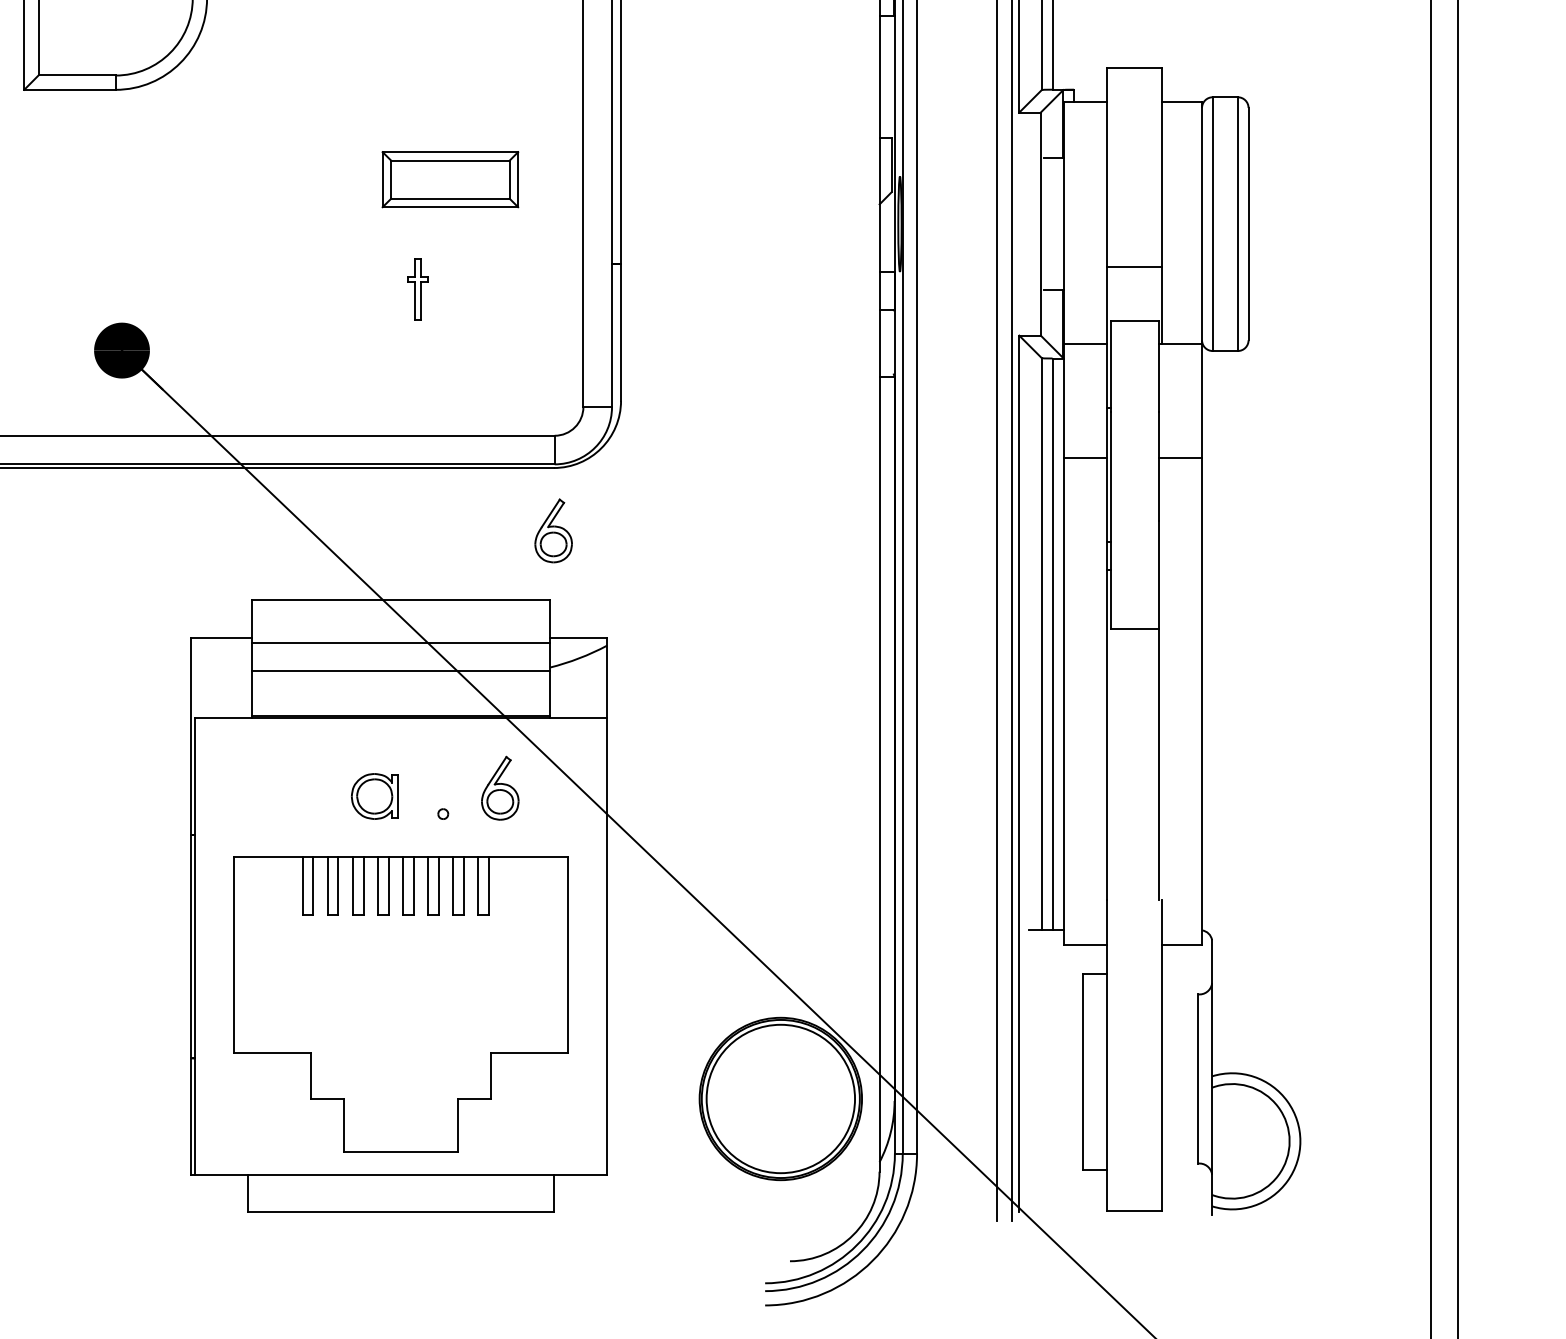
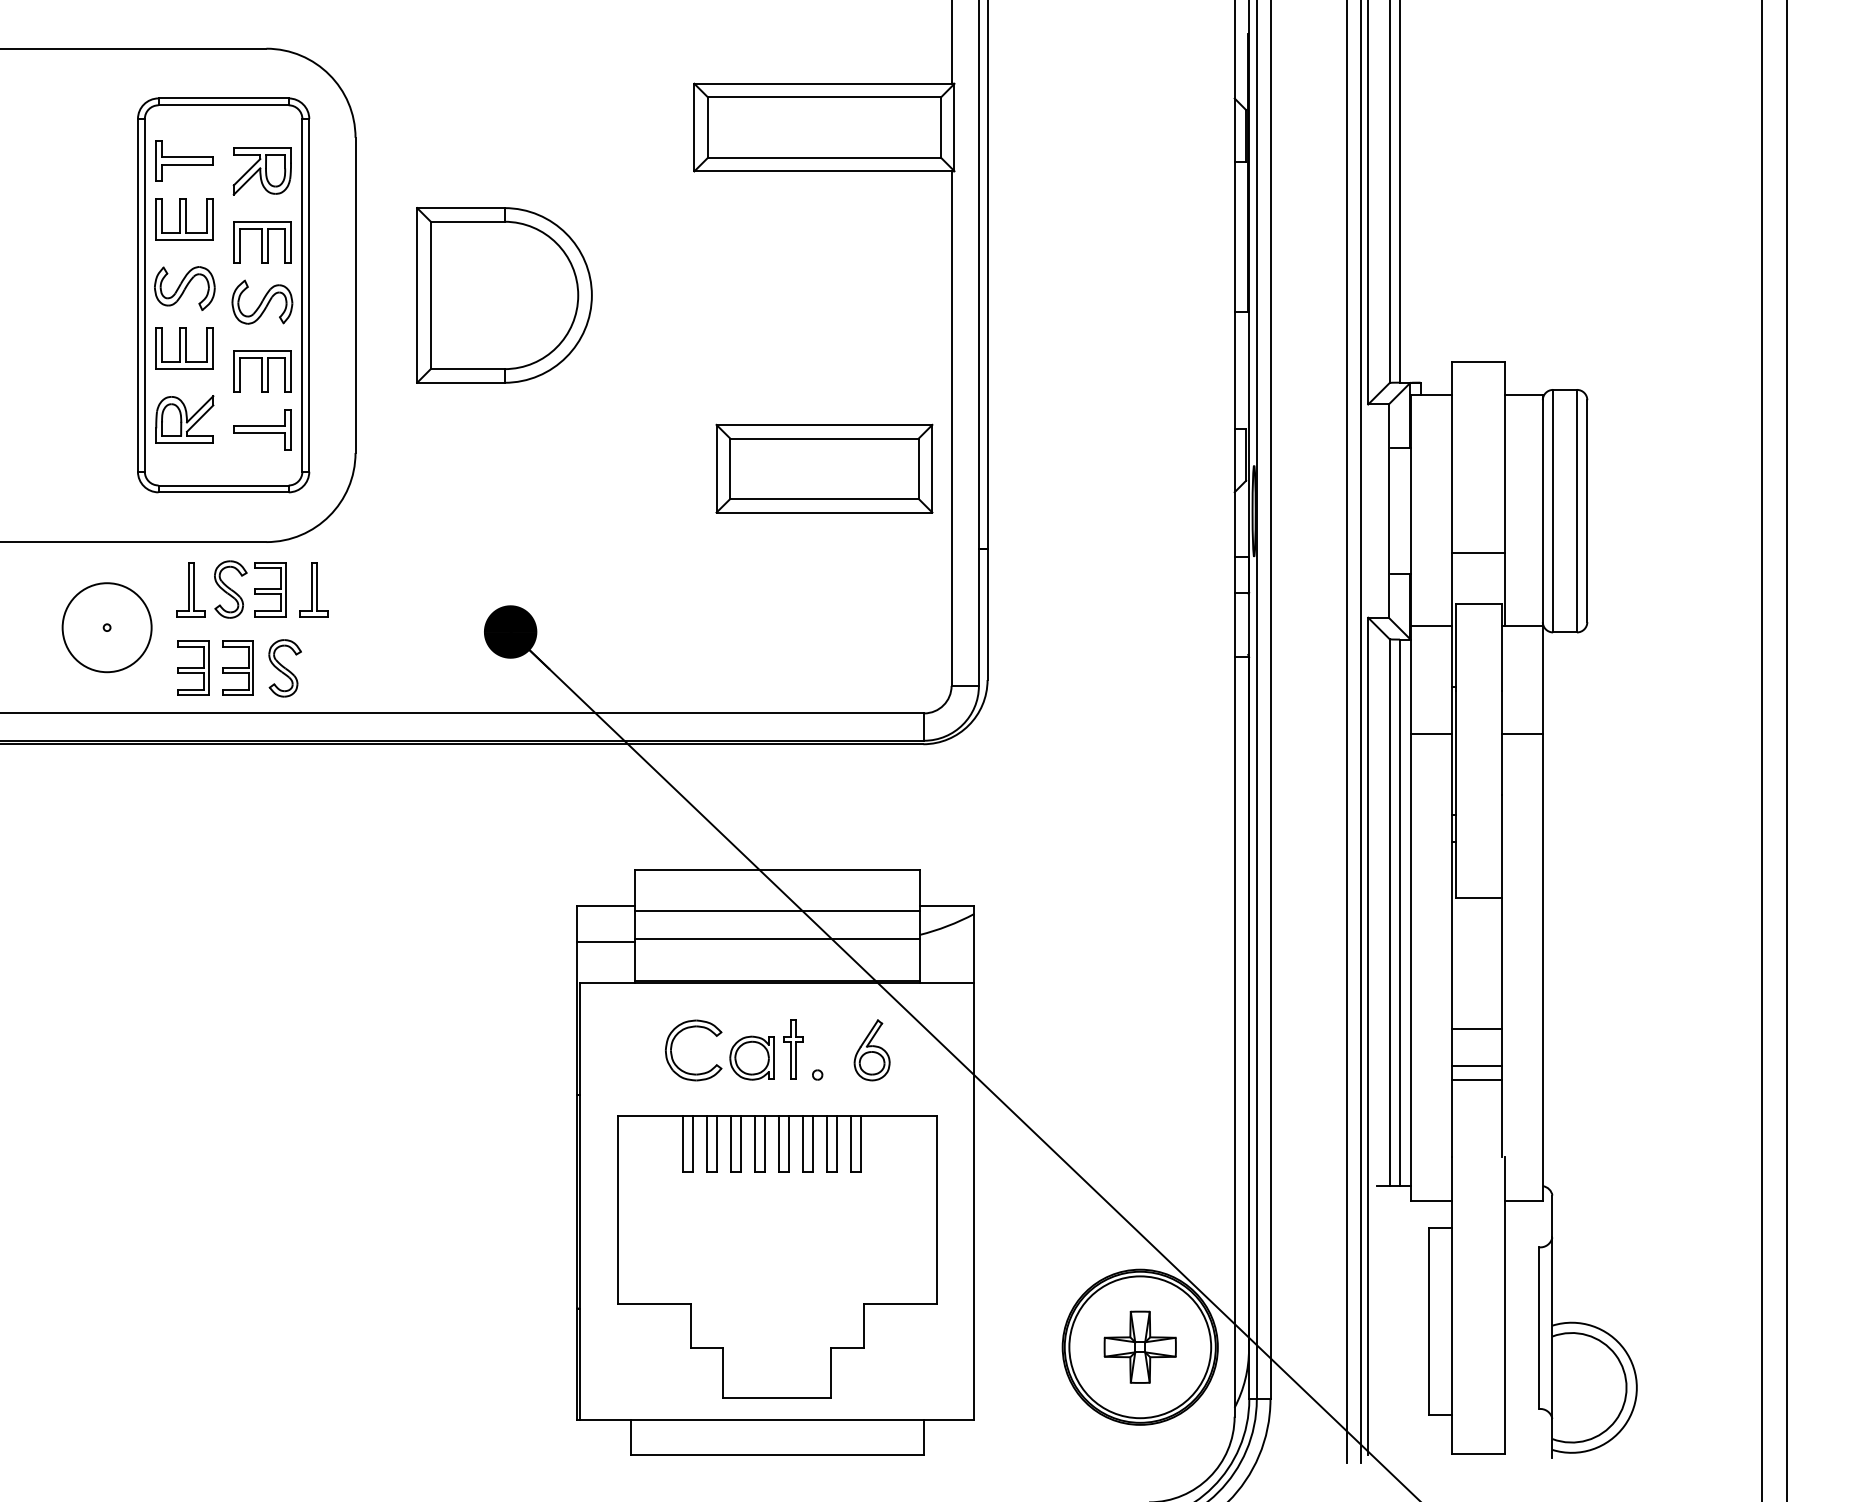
part: (450, 179) -> (824, 468), size x1.67
part: (417, 289) -> (793, 1049), moved
part: (552, 531) -> (922, 804), removed
line: (222, 675) -> (606, 942), added
line: (1132, 766) -> (1476, 1029), added
part: (291, 790) -> (672, 1052), added
line: (1132, 805) -> (1476, 1066), added
line: (1132, 819) -> (1476, 1080), added
part: (780, 1098) -> (1139, 1346), added

